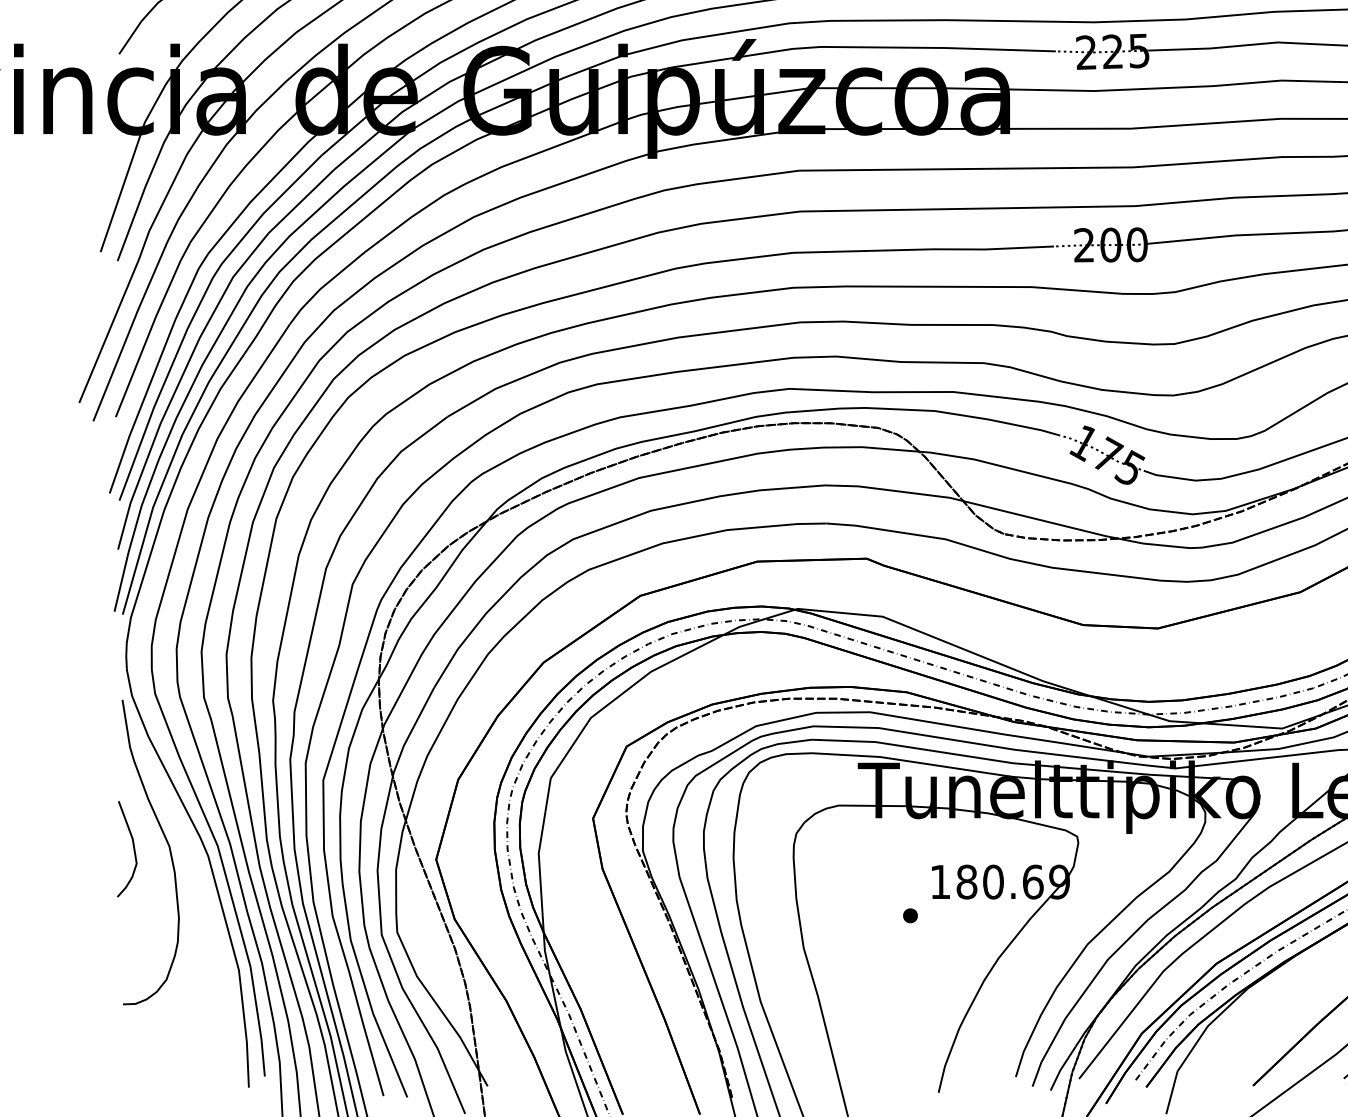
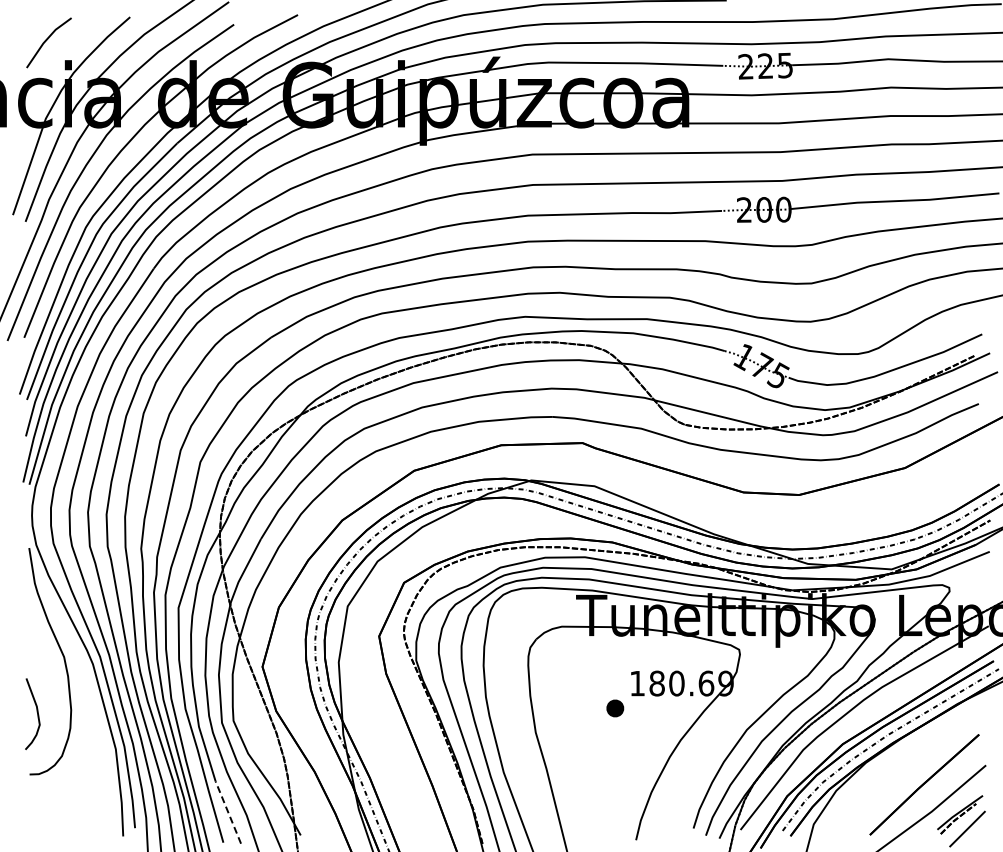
curve: (132, 847) -> (36, 712), moved
part: (909, 915) -> (614, 708), size x1.6
line: (390, 1055) -> (228, 812), solid -> dashed

